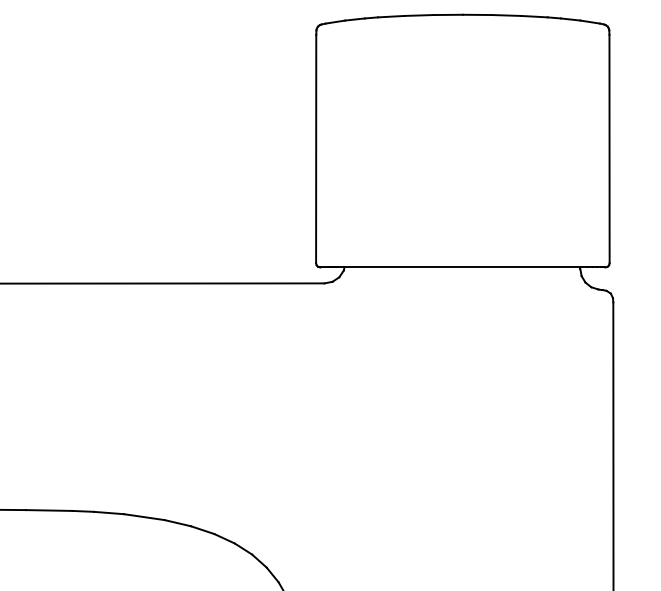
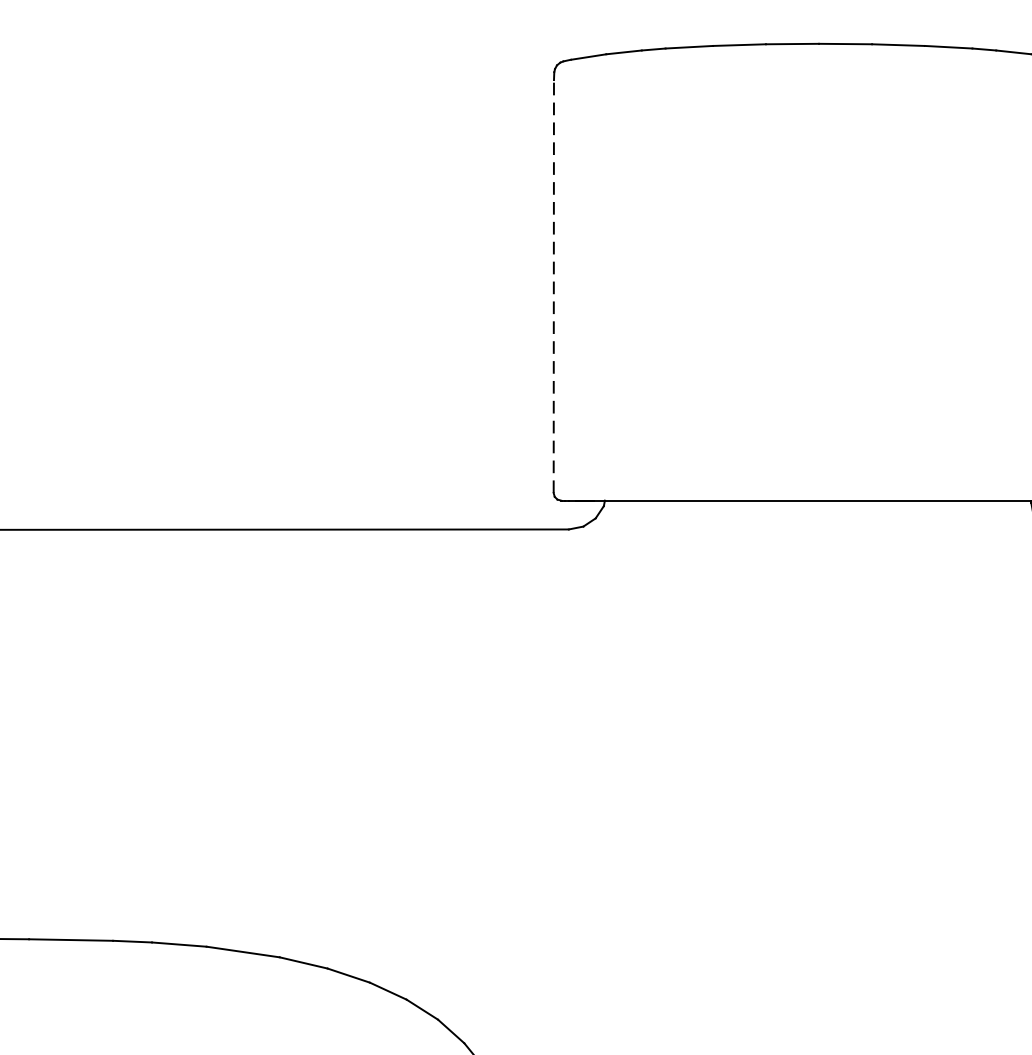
line: (316, 148) -> (554, 285), solid -> dashed

